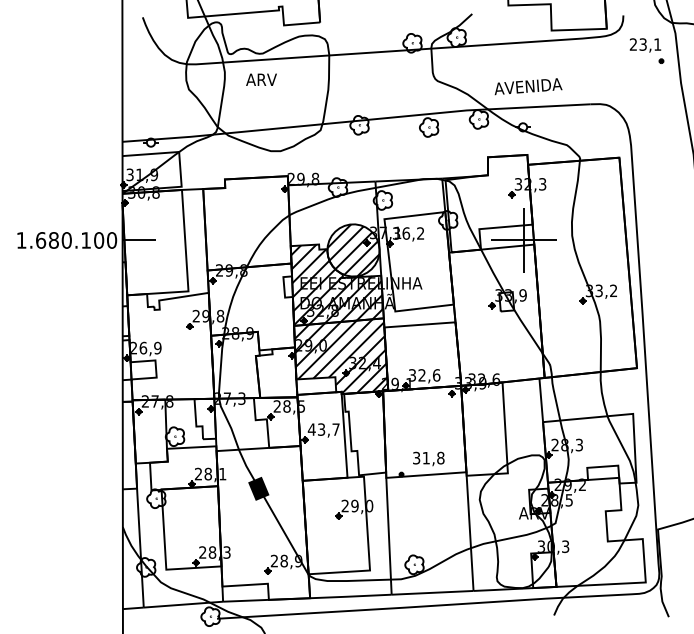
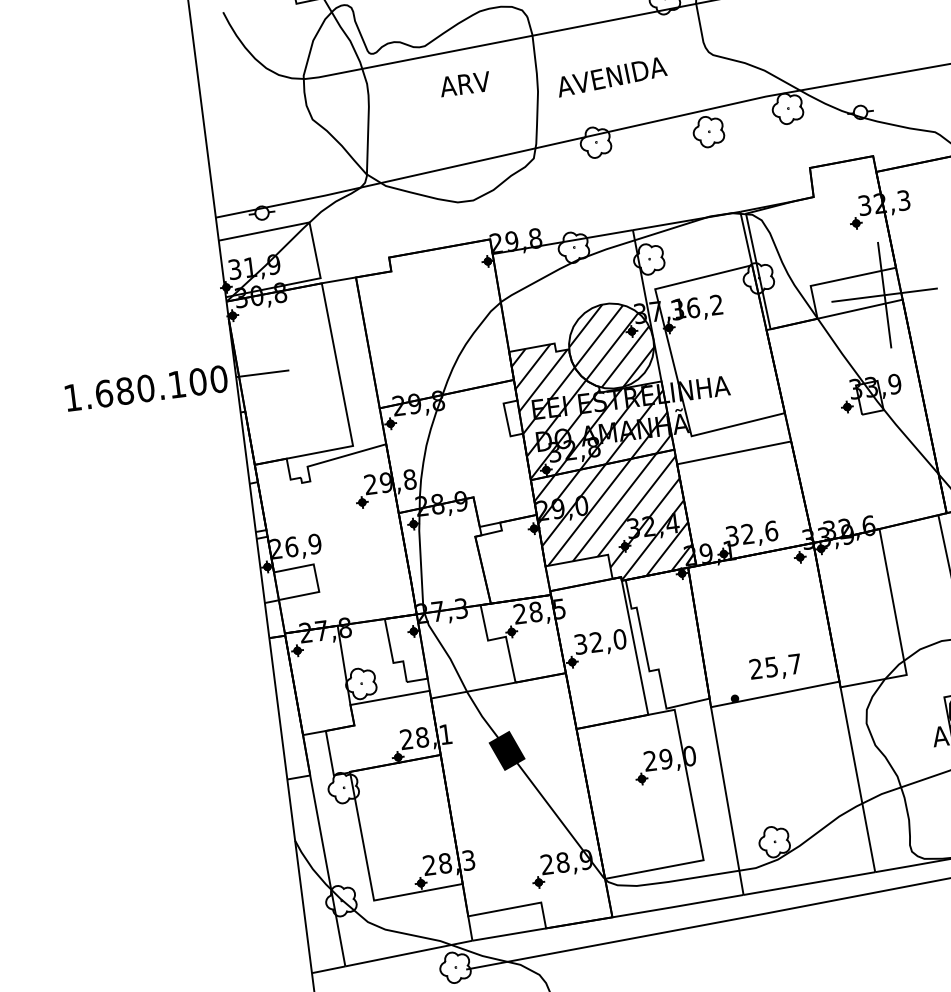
text: (261, 79) -> (465, 83), moved
text: (528, 86) -> (611, 76), moved
text: (323, 429) -> (599, 641), 43,7 -> 32,0
text: (428, 457) -> (775, 665), 31,8 -> 25,7

